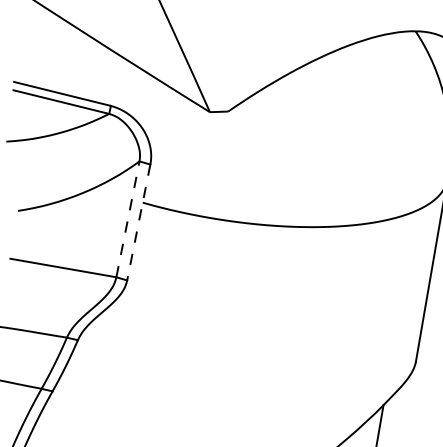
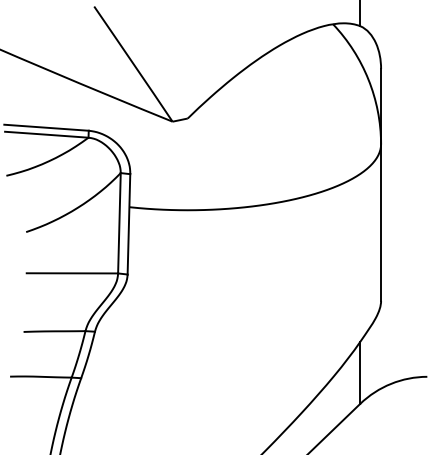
line: (128, 218) -> (119, 222), dashed -> solid
line: (138, 222) -> (128, 224), dashed -> solid

